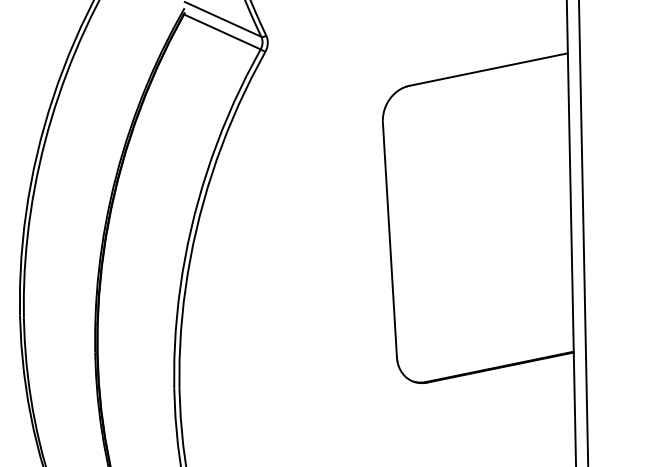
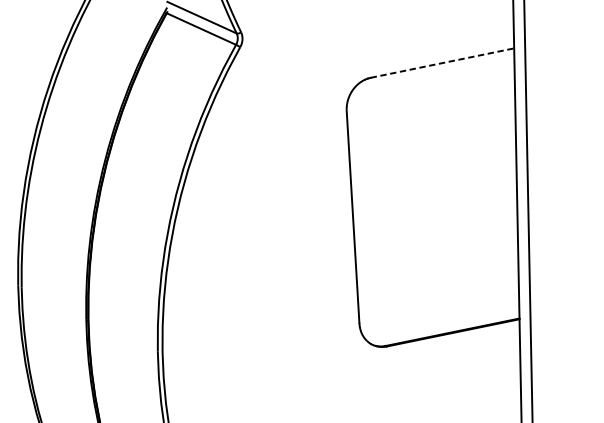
line: (488, 69) -> (442, 63), solid -> dashed

